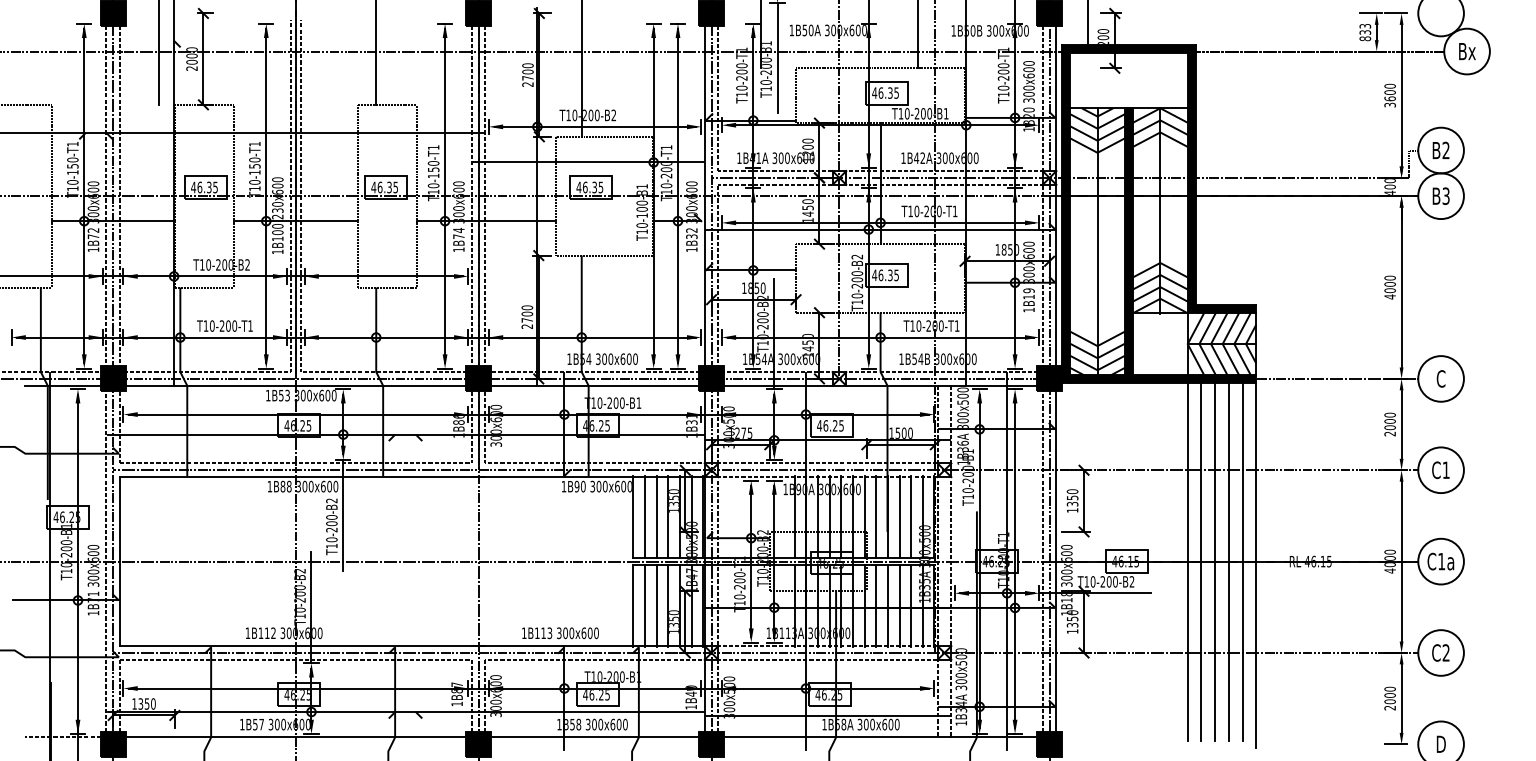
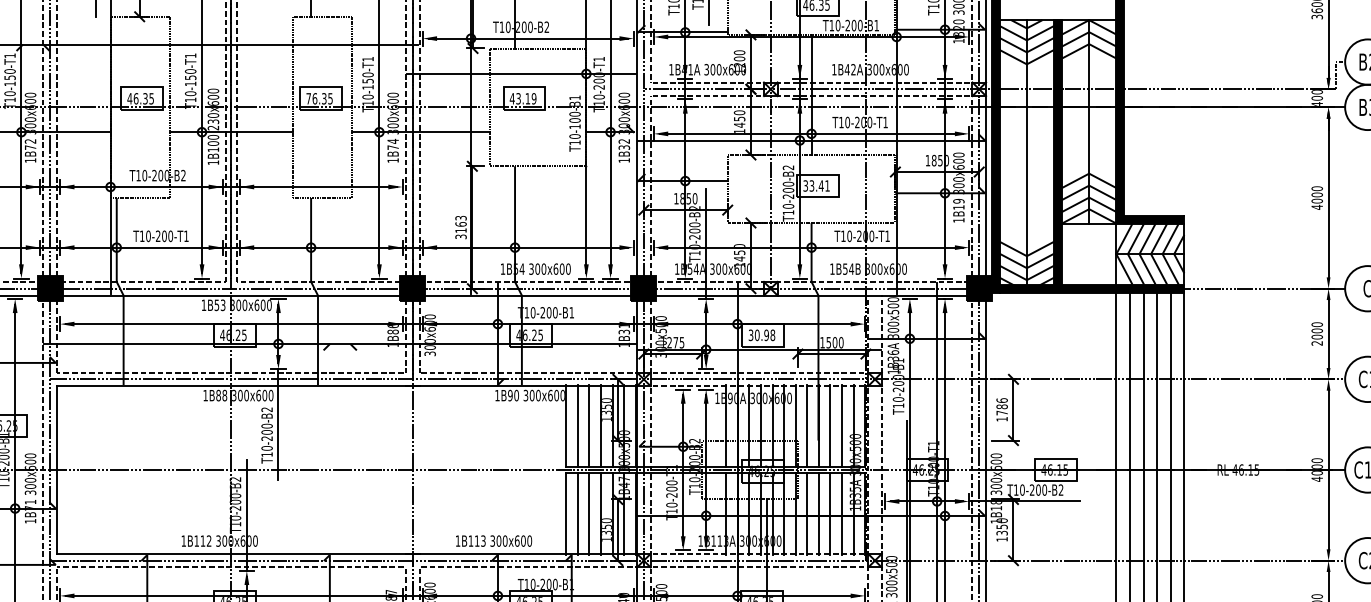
text: (373, 187) -> (308, 98), 46.35 -> 76.35
text: (592, 187) -> (525, 98), 46.35 -> 43.19
text: (885, 275) -> (816, 186), 46.35 -> 33.41
text: (527, 316) -> (461, 226), 2700 -> 3163
text: (830, 425) -> (761, 334), 46.25 -> 30.98
text: (1072, 497) -> (1002, 406), 1350 -> 1786

